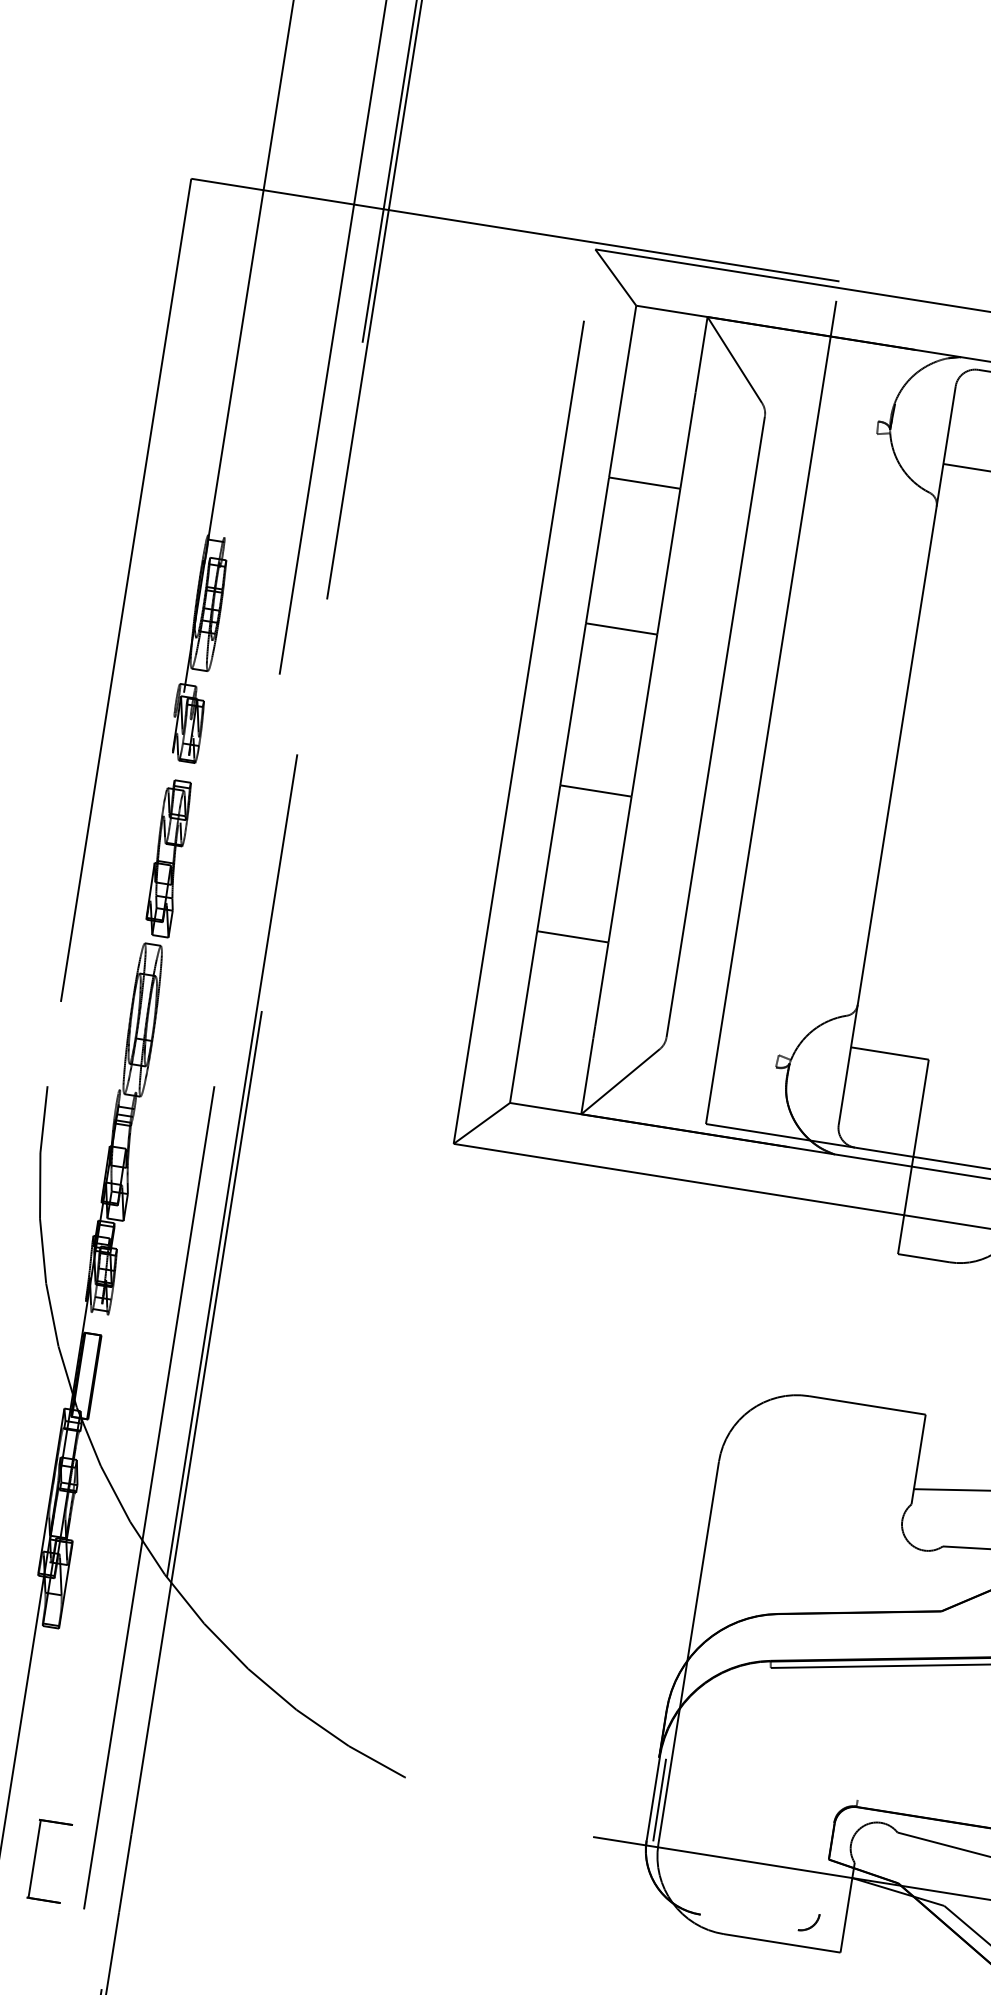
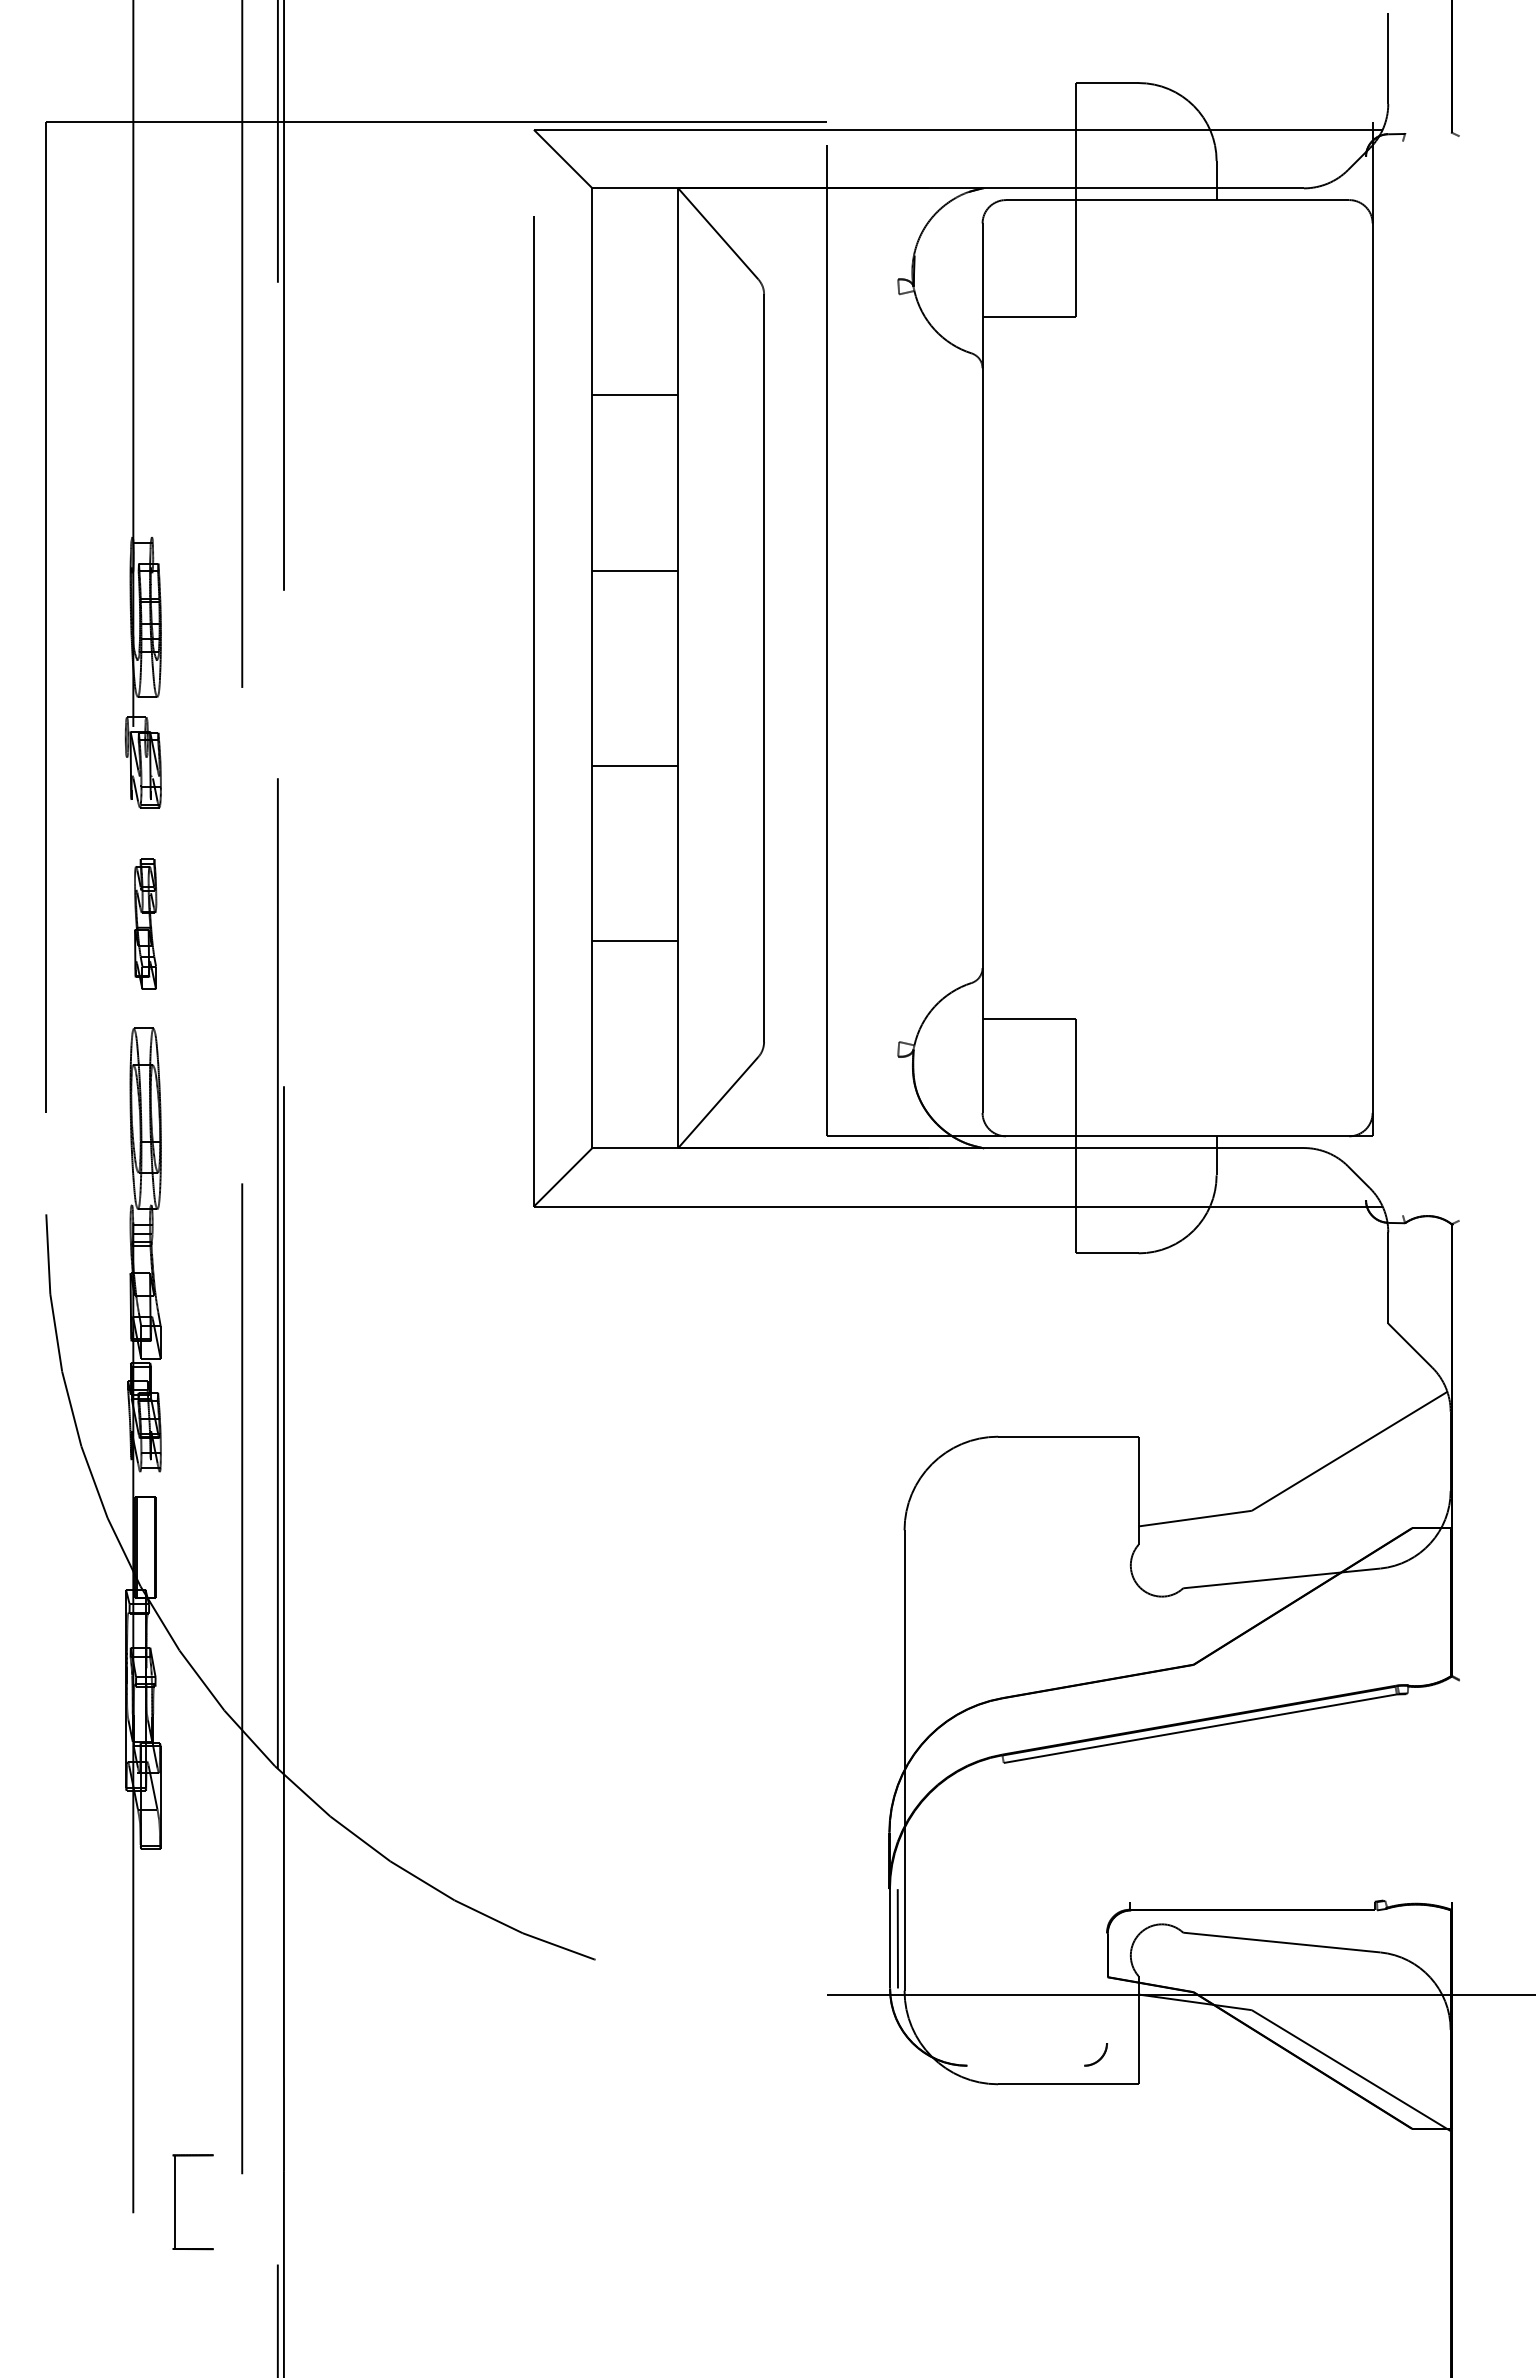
part: (168, 857) -> (145, 923), size x0.7
part: (35, 1859) -> (175, 2202), moved

